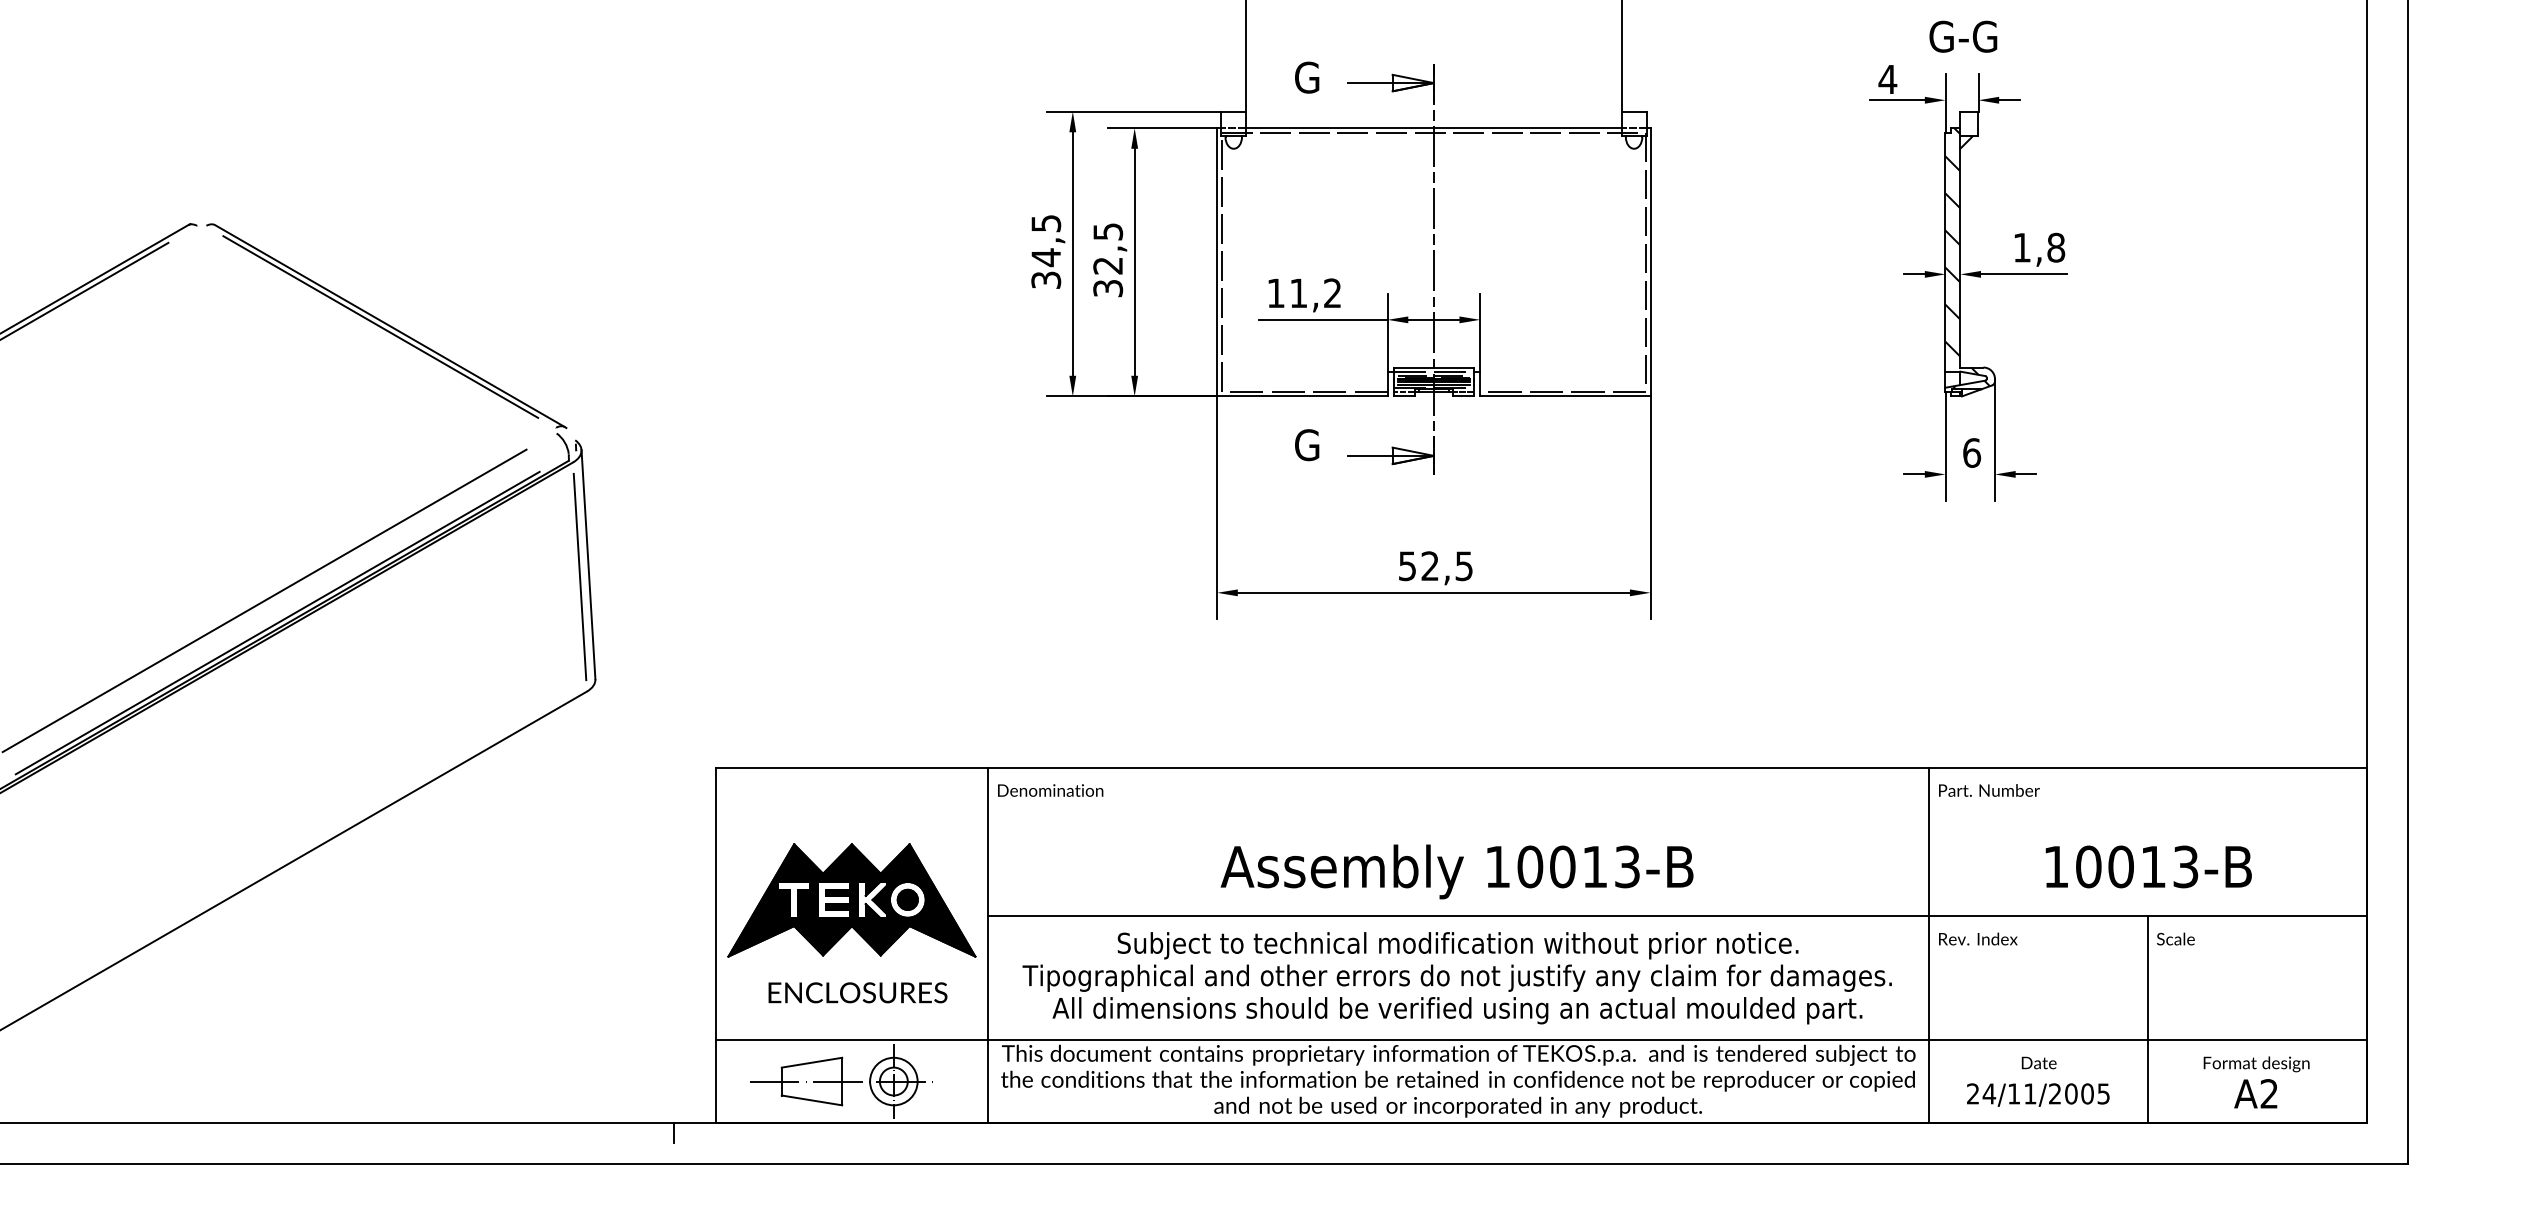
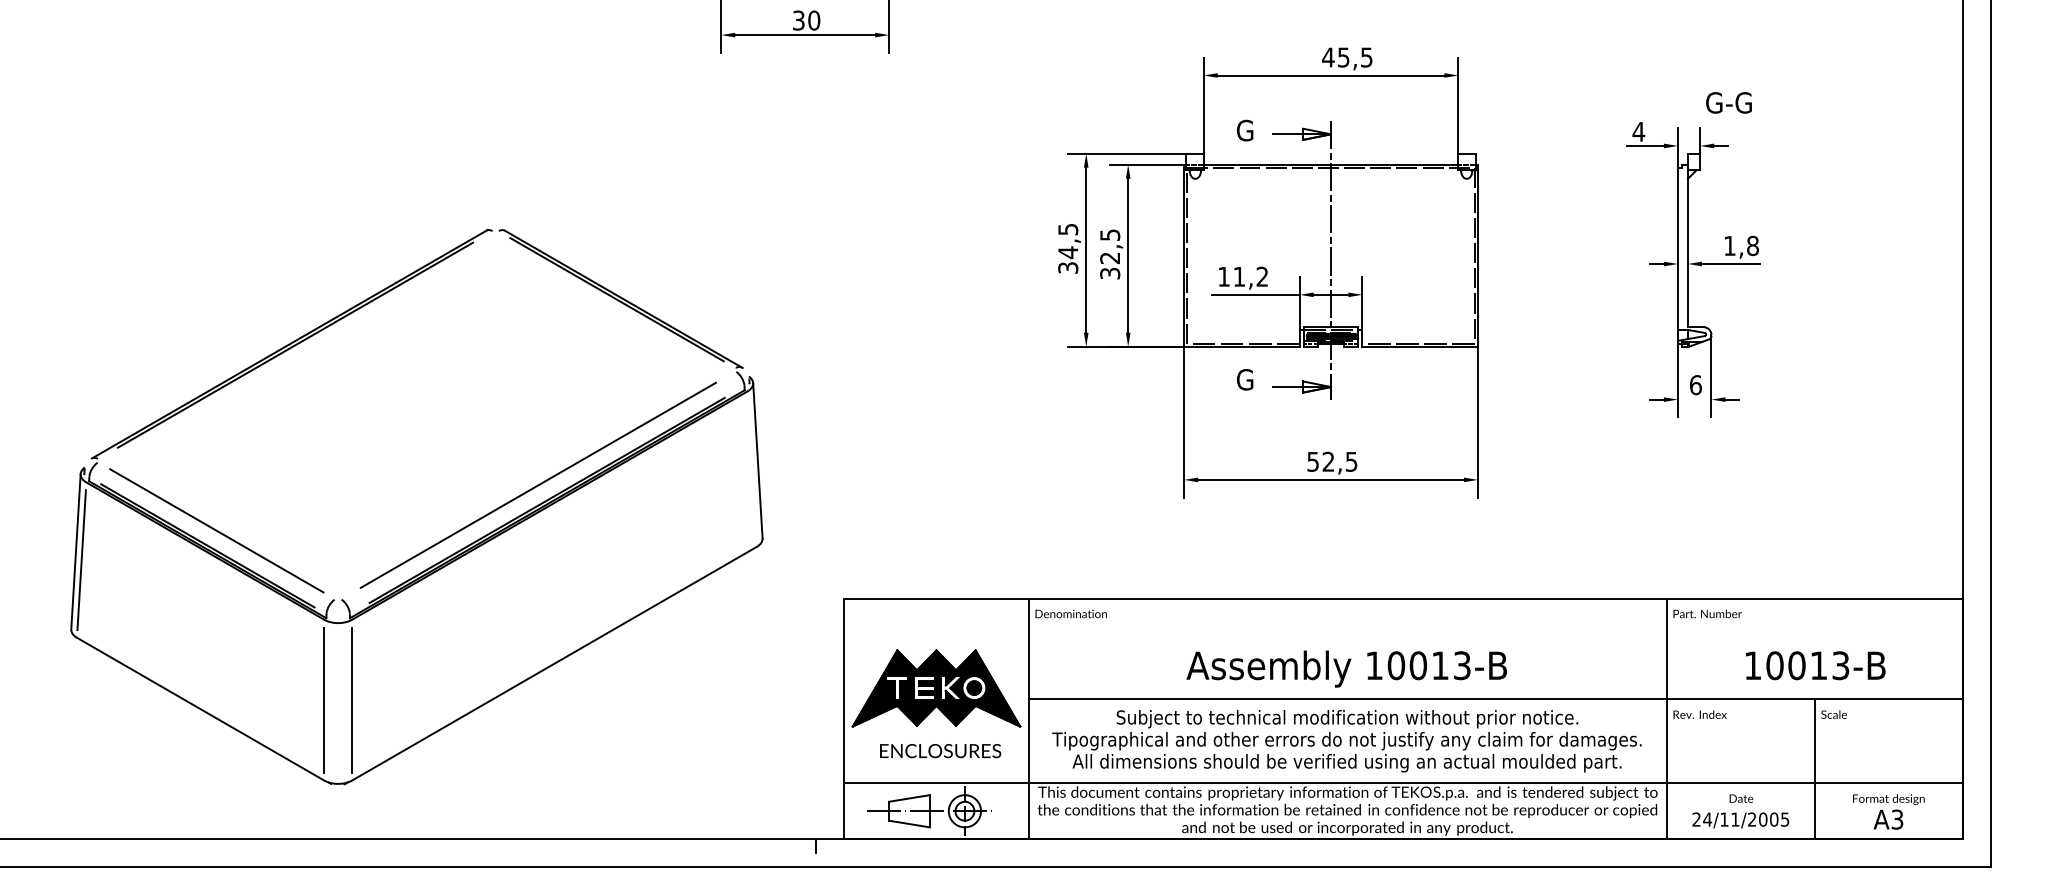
text: (1962, 36) -> (1728, 102), moved
hatch: (1967, 257) -> (1692, 252), removed
line: (579, 577) -> (751, 469), removed
text: (2269, 1093) -> (1897, 819), A2 -> A3

